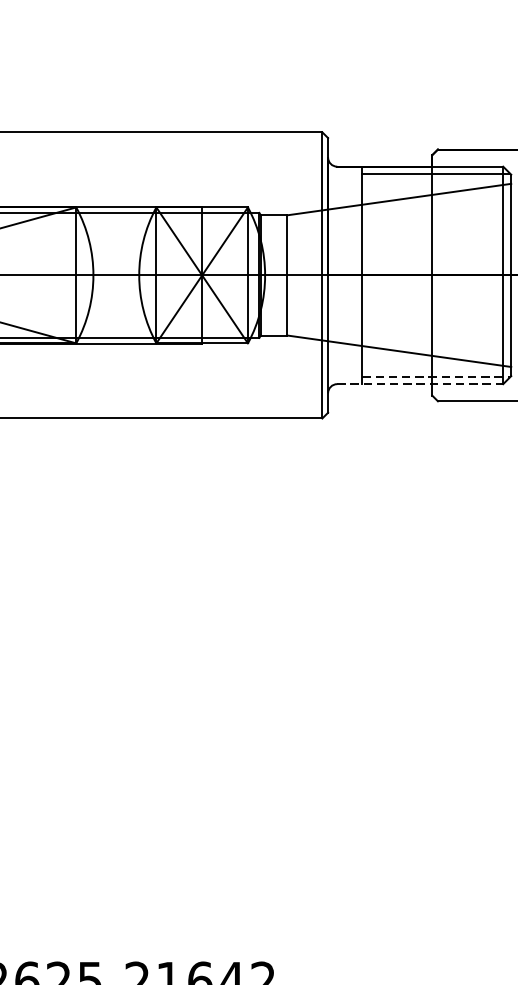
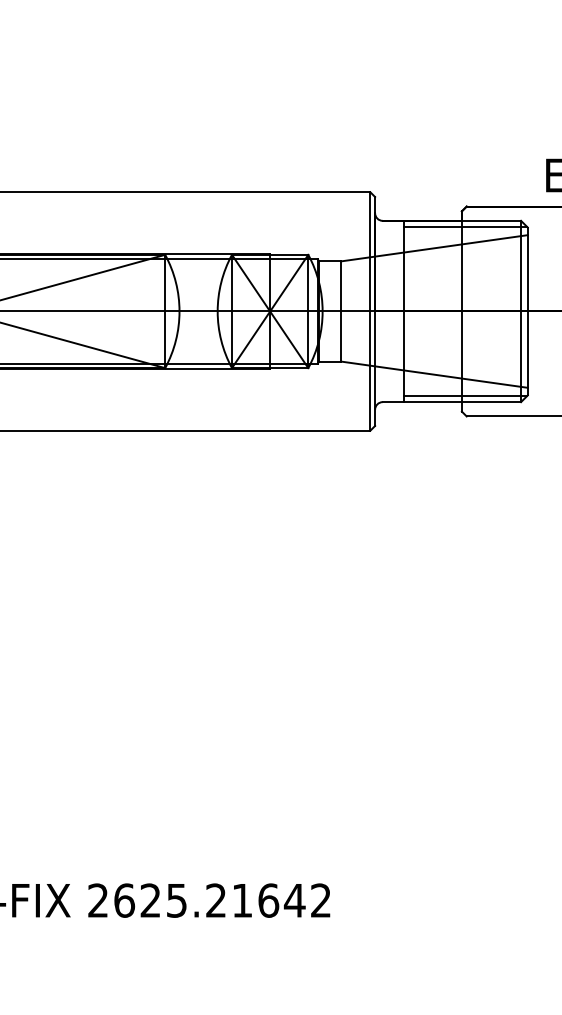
line: (436, 377) -> (465, 396), dashed -> solid
line: (420, 384) -> (452, 402), dashed -> solid

